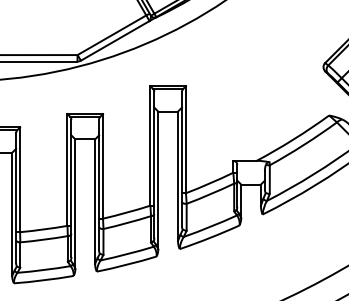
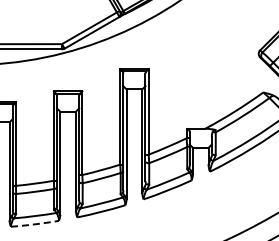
arc: (44, 280) -> (35, 224), solid -> dashed

